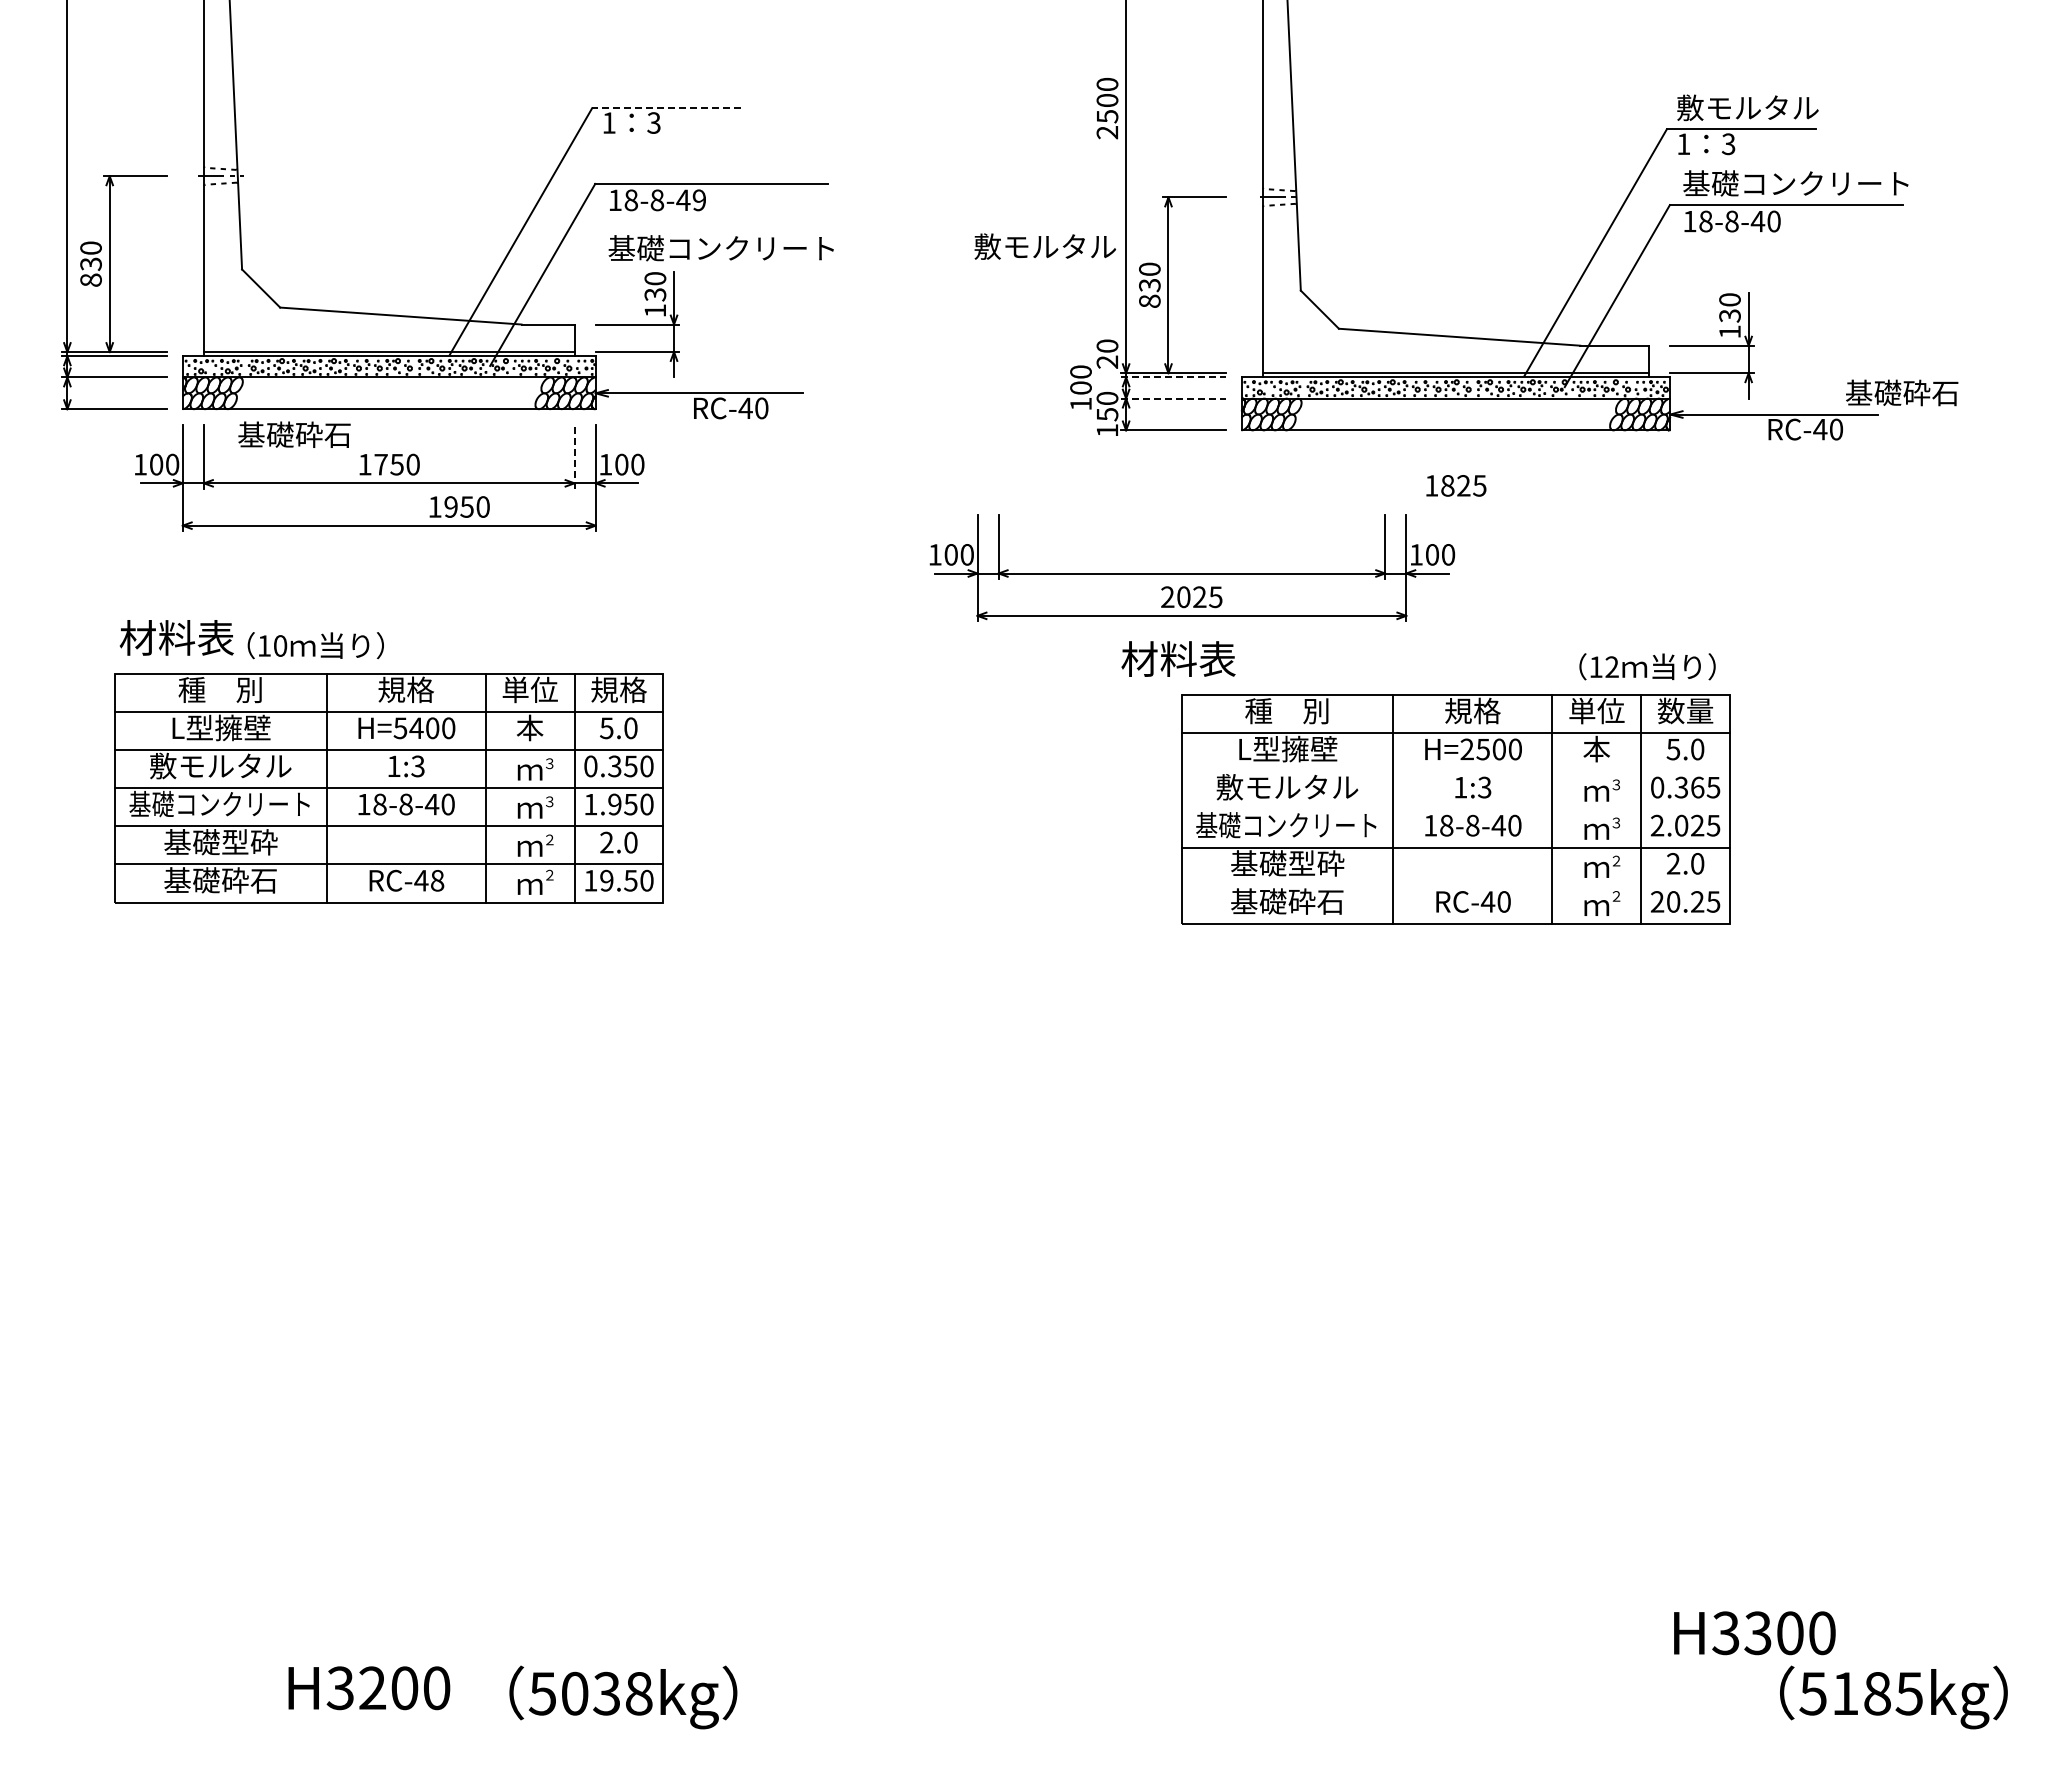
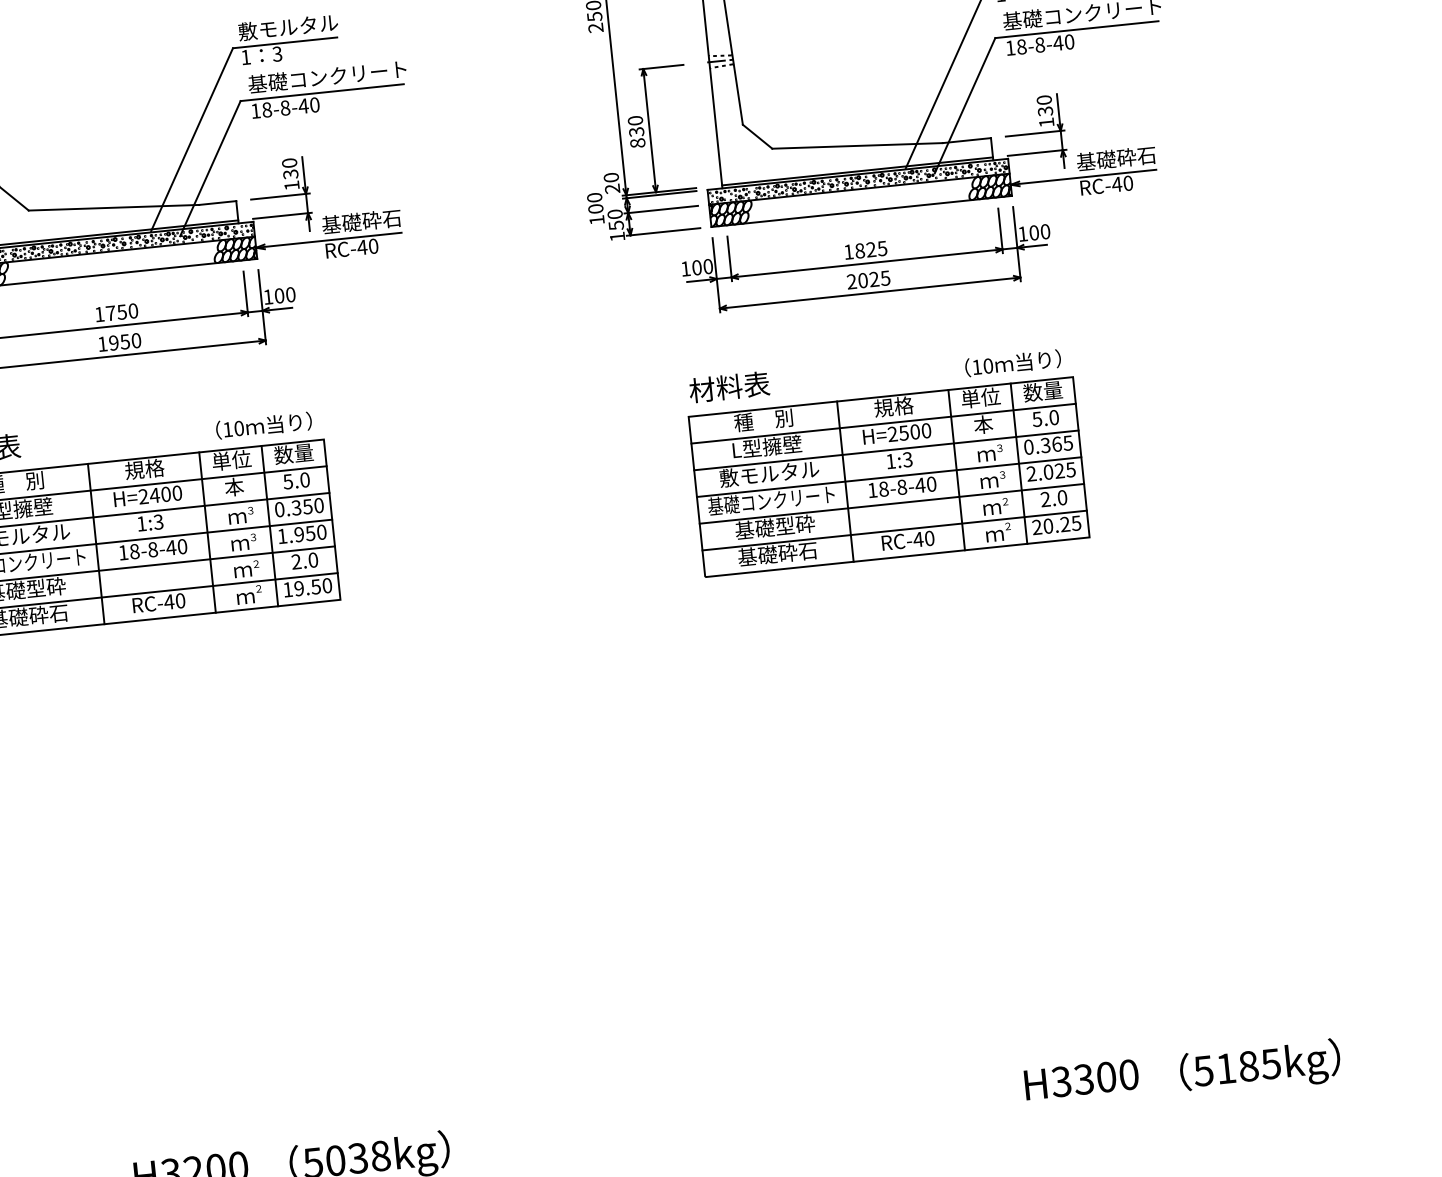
line: (666, 108) -> (285, 43), dashed -> solid
text: (699, 200) -> (314, 105), 18-8-49 -> 18-8-40
text: (1045, 246) -> (288, 27), moved
text: (720, 248) -> (326, 76), moved
line: (1173, 377) -> (659, 194), dashed -> solid
text: (1902, 392) -> (1116, 158), moved
line: (1173, 398) -> (661, 209), dashed -> solid
text: (294, 434) -> (361, 221), moved
line: (574, 456) -> (245, 293), dashed -> solid
text: (459, 506) -> (119, 342), moved
part: (1192, 567) -> (867, 259), moved
text: (315, 645) -> (263, 425), moved
text: (1178, 658) -> (729, 386), moved
text: (1611, 667) -> (987, 366), 12 -> 10
text: (618, 689) -> (293, 453), 規格 -> 数量
text: (400, 728) -> (143, 496), H=5400 -> H=2400
line: (1455, 771) -> (886, 450), added
line: (1455, 809) -> (888, 477), added
text: (437, 880) -> (180, 600), RC-48 -> RC-40
line: (1455, 885) -> (894, 530), added
text: (1754, 1633) -> (1081, 1079), moved

